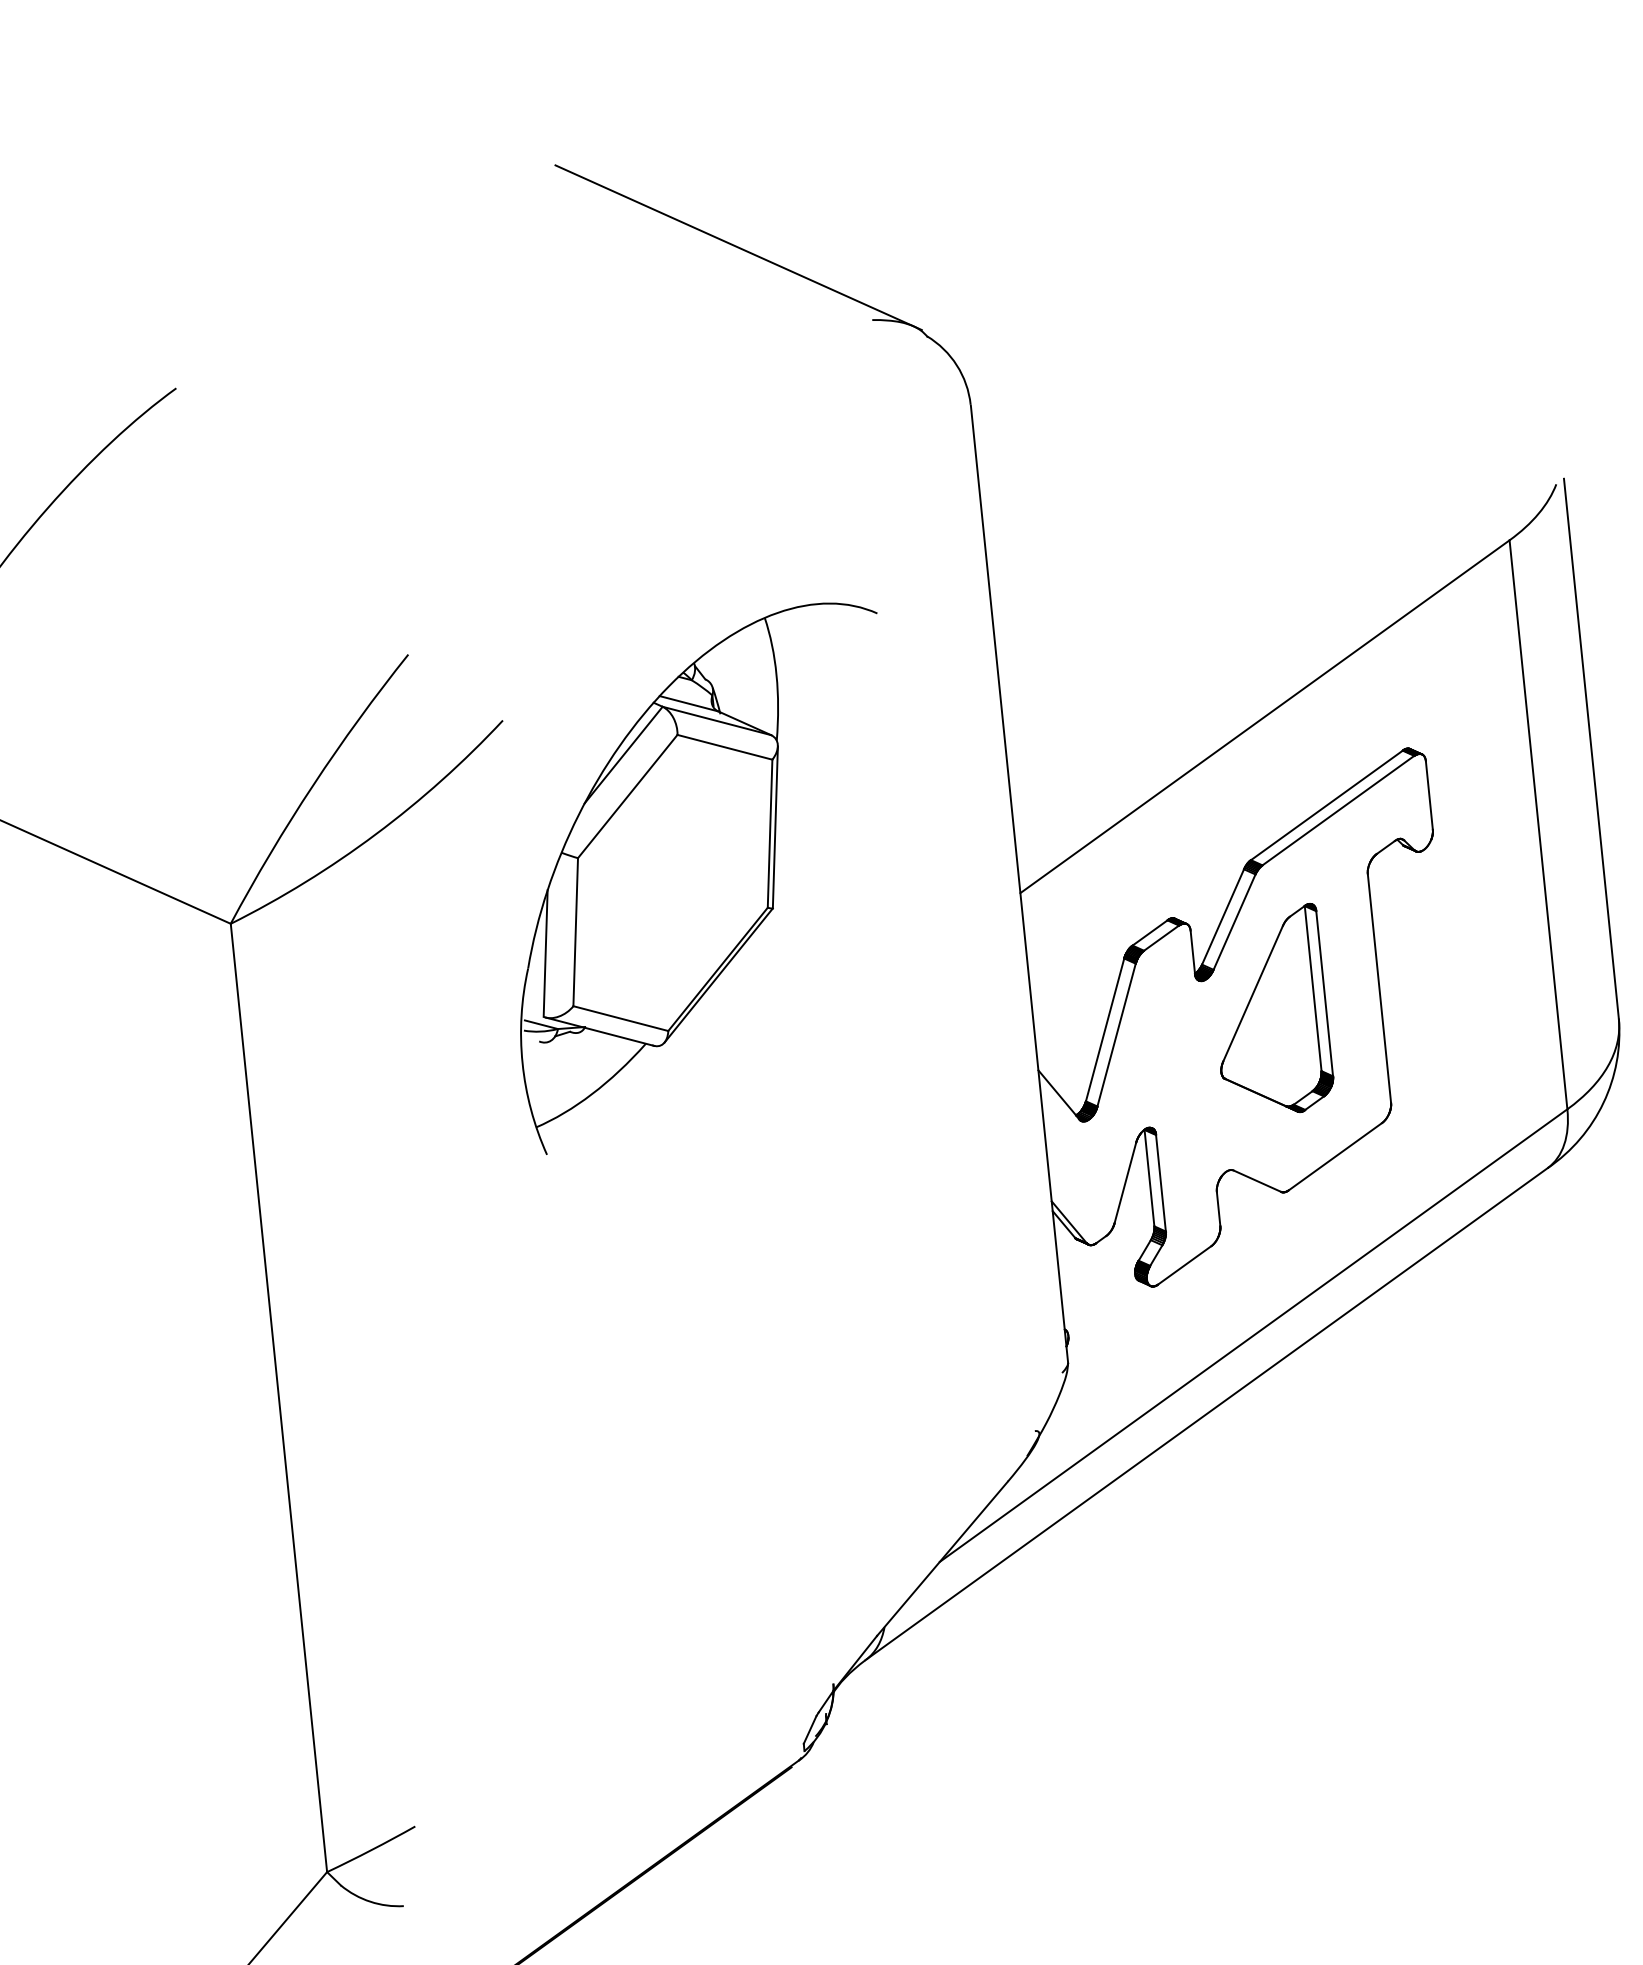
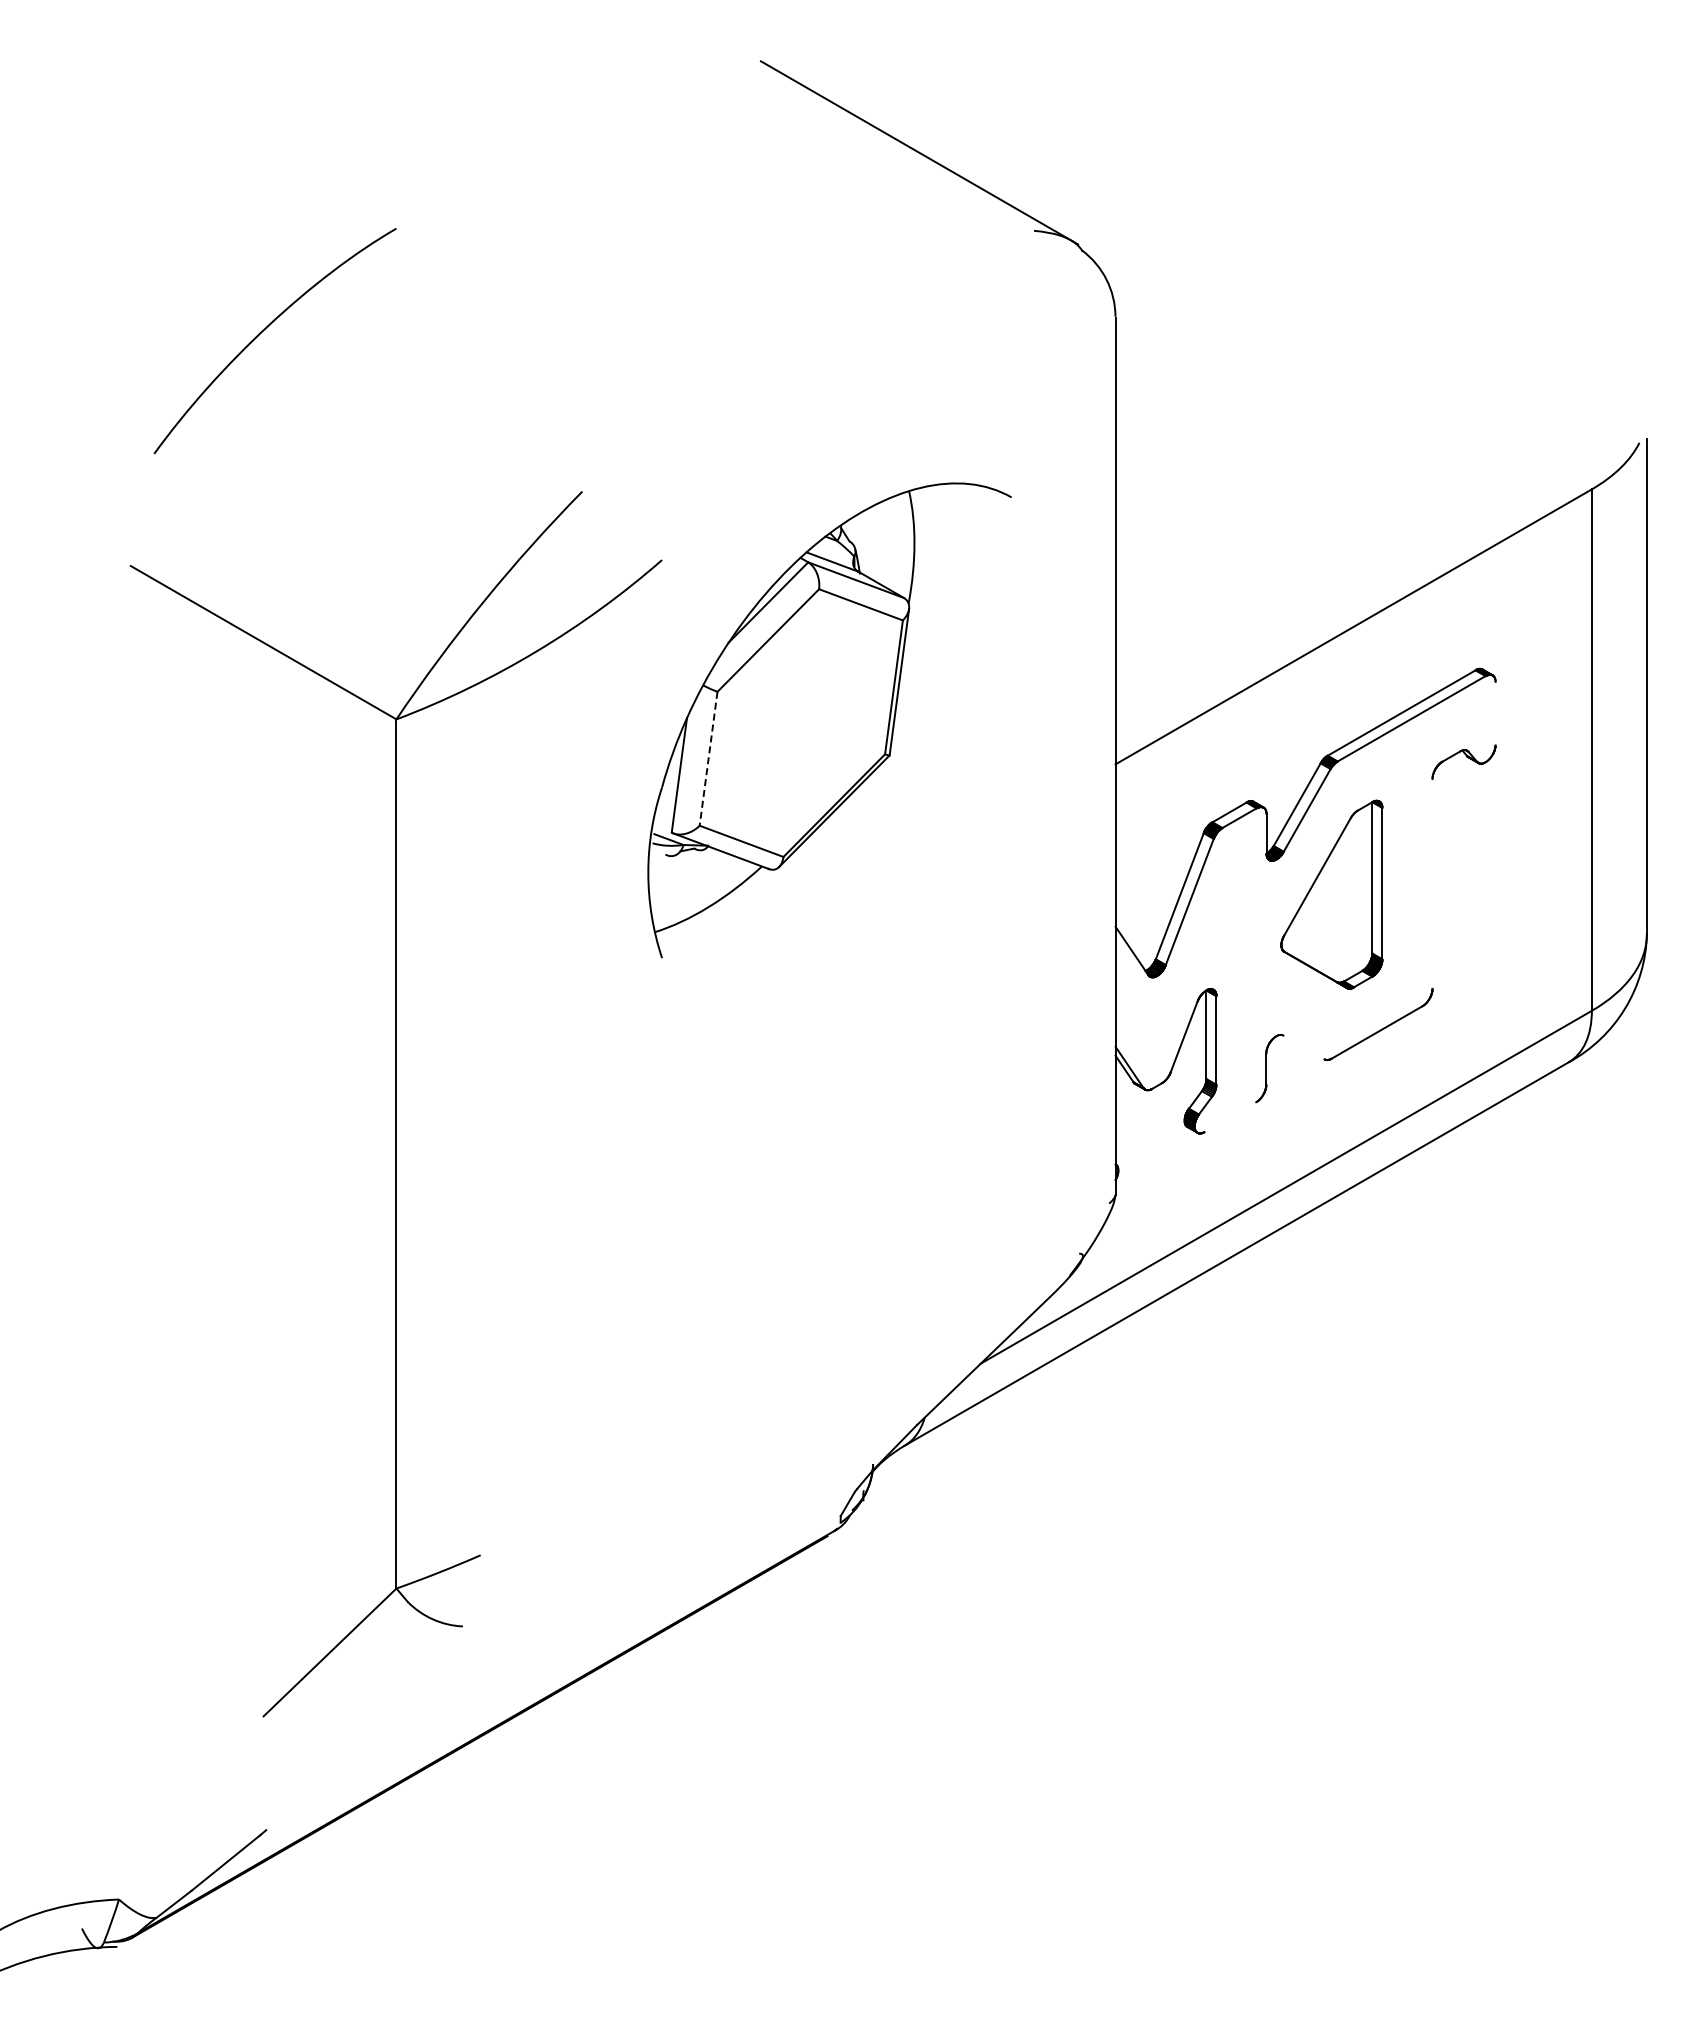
line: (1429, 794) -> (1495, 712), removed
line: (575, 931) -> (708, 758), solid -> dashed
line: (1379, 988) -> (1432, 883), removed
line: (1256, 1181) -> (1303, 1047), removed
line: (1184, 1265) -> (1230, 1117), removed

